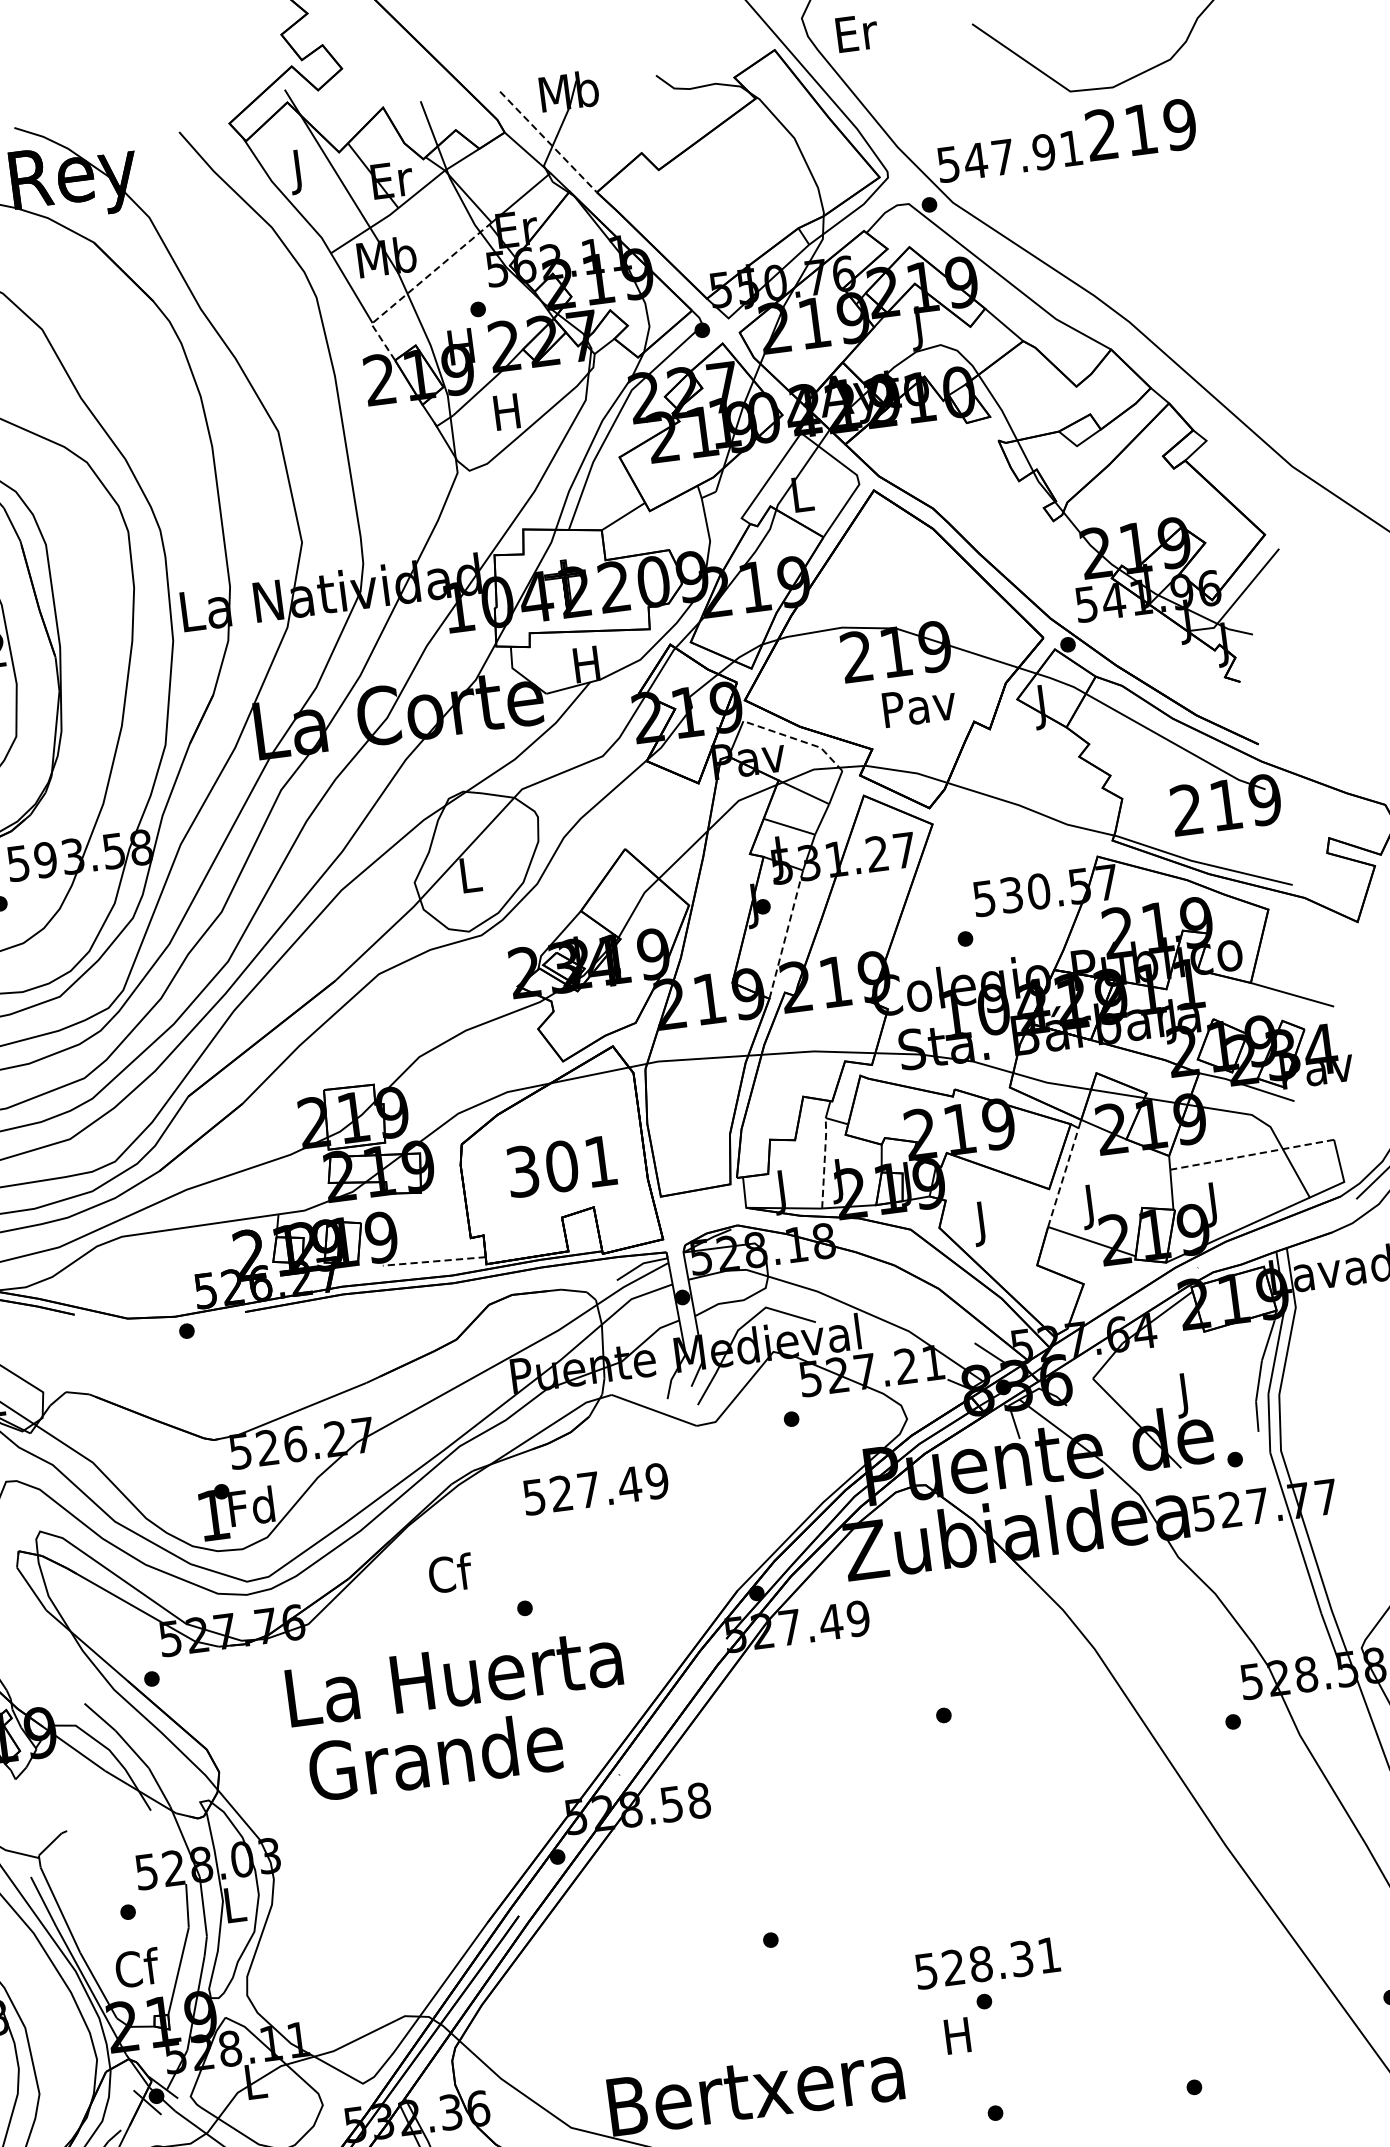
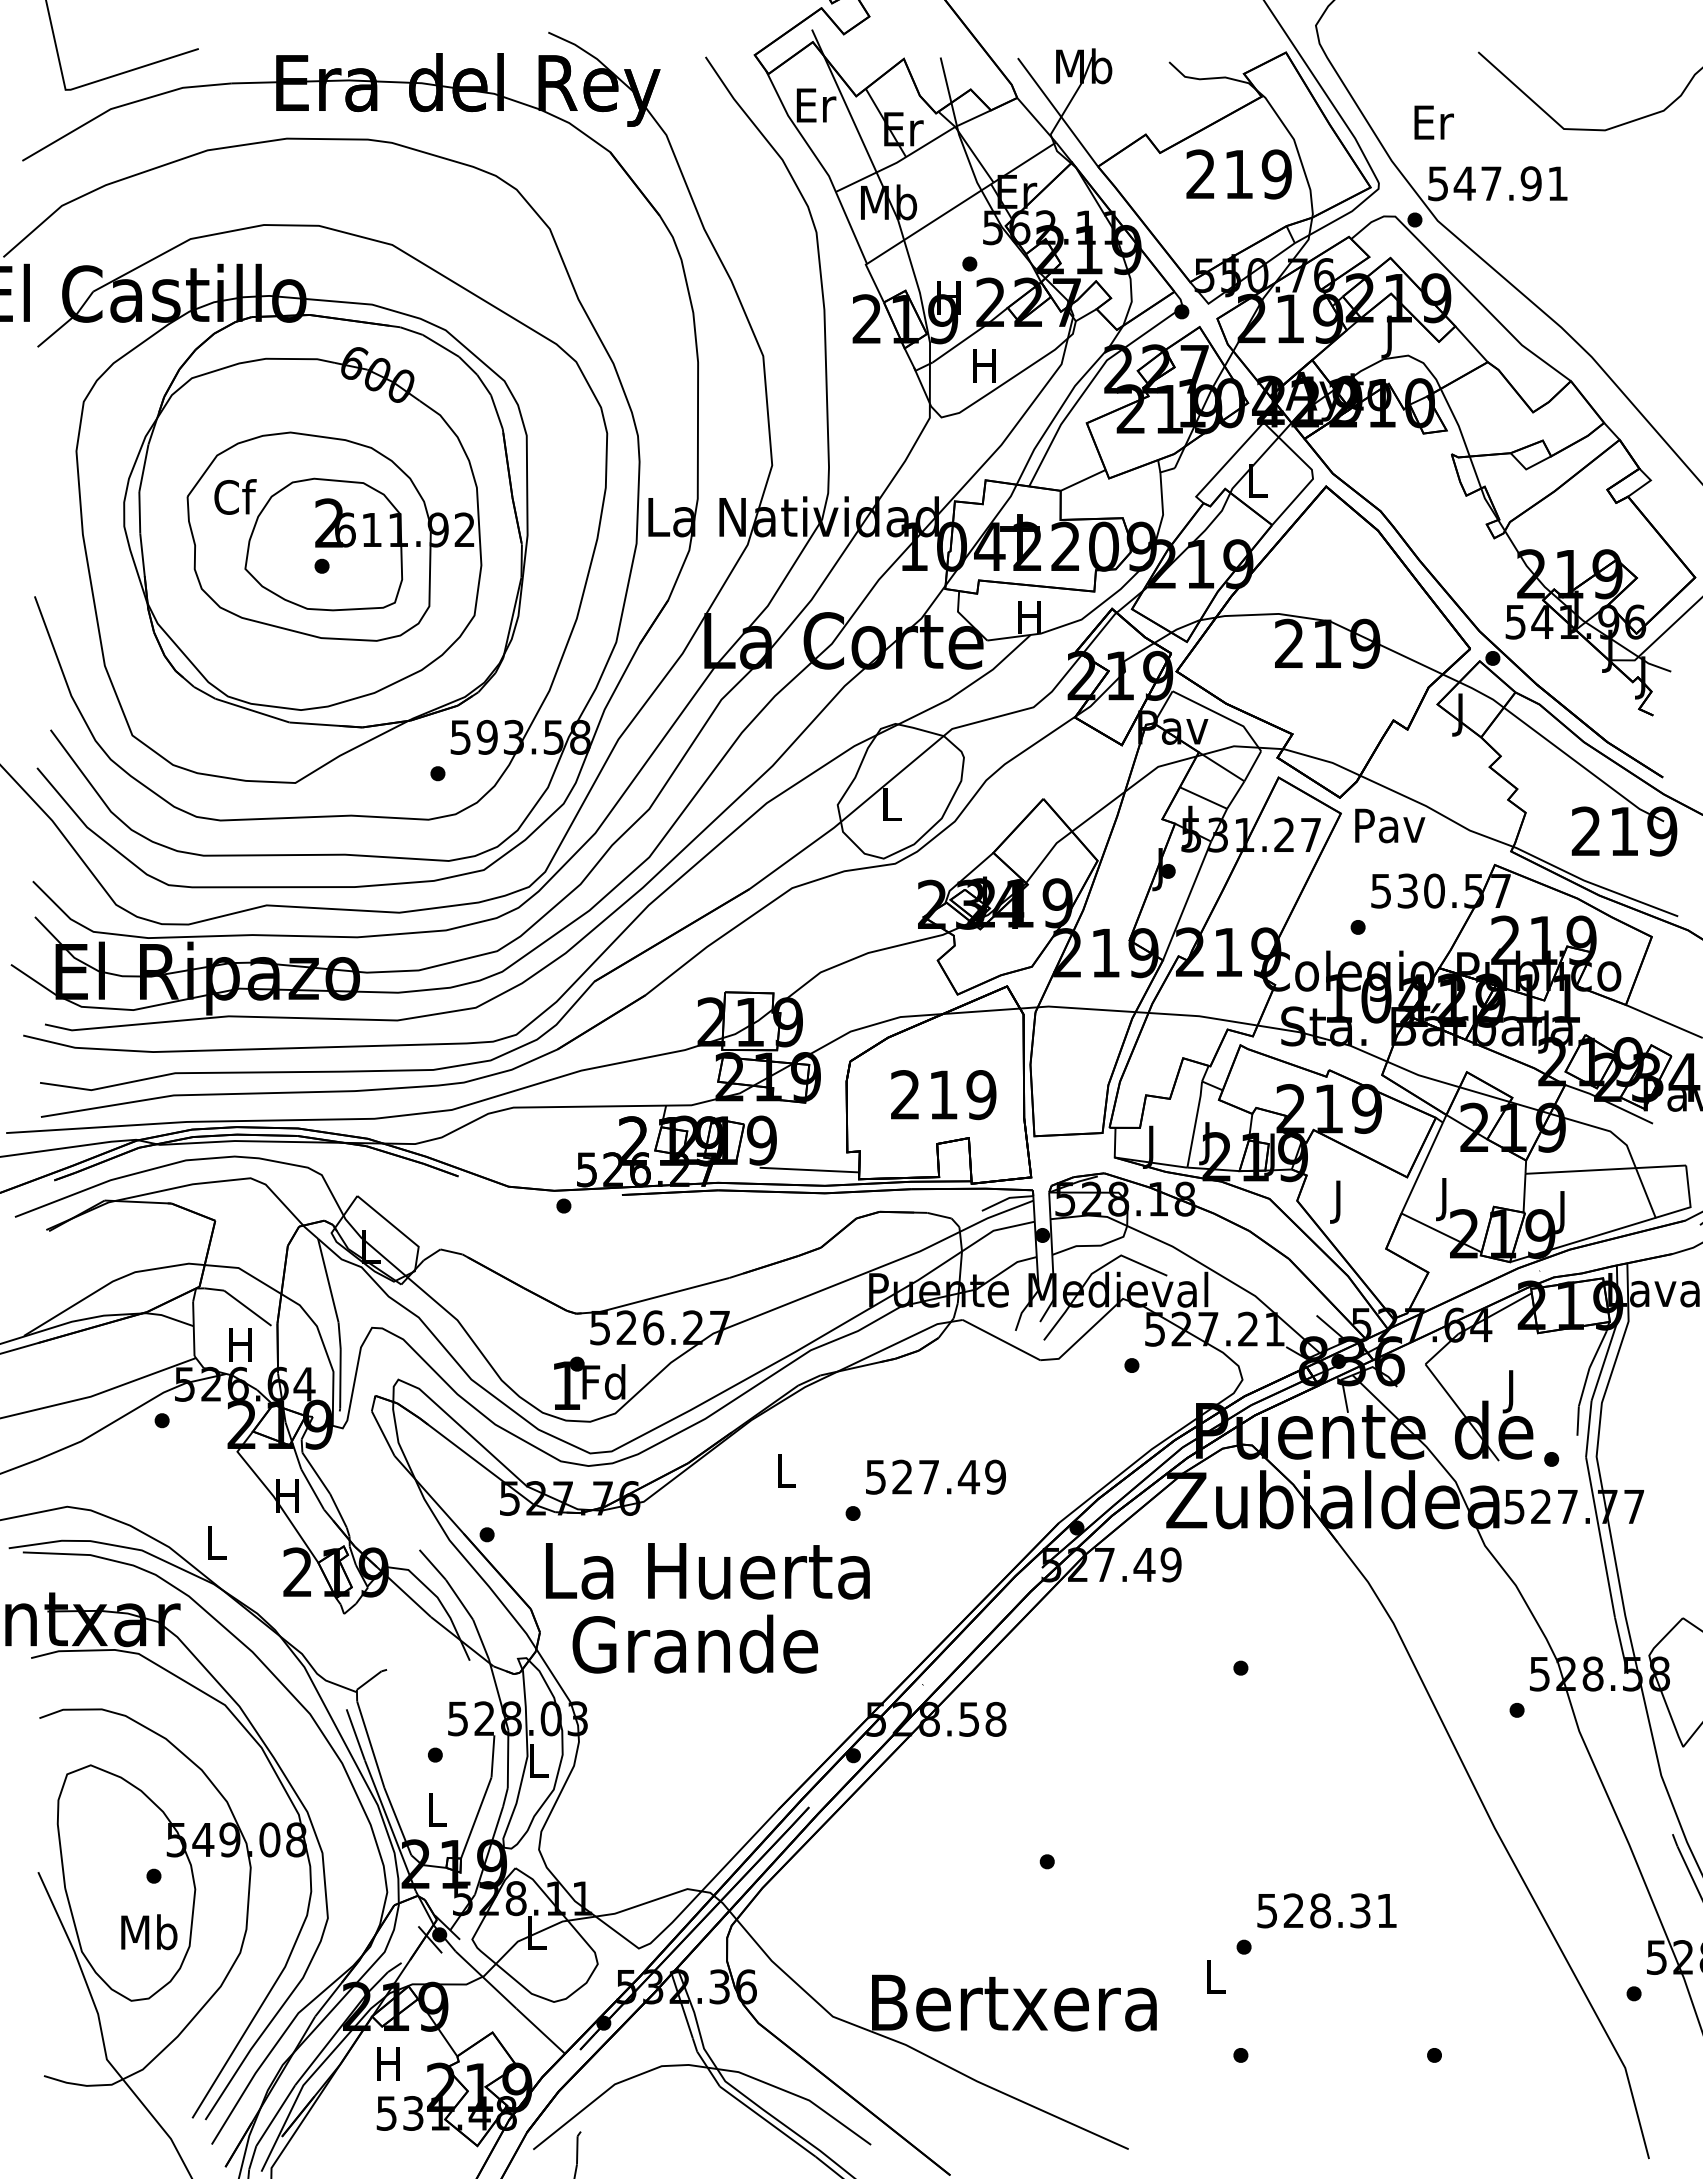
text: (856, 33) -> (1433, 122), moved
text: (1140, 129) -> (1238, 174), moved
line: (549, 142) -> (1058, 112), dashed -> solid
text: (300, 171) -> (816, 109), J -> Er
line: (415, 287) -> (912, 235), dashed -> solid
text: (919, 705) -> (1390, 825), moved
line: (797, 739) -> (1222, 715), dashed -> solid
line: (785, 935) -> (1186, 901), dashed -> solid
line: (1251, 1154) -> (1605, 1169), dashed -> solid
line: (824, 1162) -> (1195, 1123), dashed -> solid
text: (562, 1166) -> (943, 1095), 301 -> 219
line: (1063, 1178) -> (1422, 1168), dashed -> solid
line: (434, 1261) -> (809, 1170), dashed -> solid
text: (595, 1488) -> (935, 1476), moved
text: (450, 1573) -> (786, 1470), Cf -> L
text: (454, 1678) -> (707, 1571), moved
text: (434, 1755) -> (694, 1643), moved
text: (987, 1962) -> (1326, 1910), moved
text: (137, 1967) -> (437, 1809), Cf -> L
text: (957, 2035) -> (1214, 1976), H -> L

